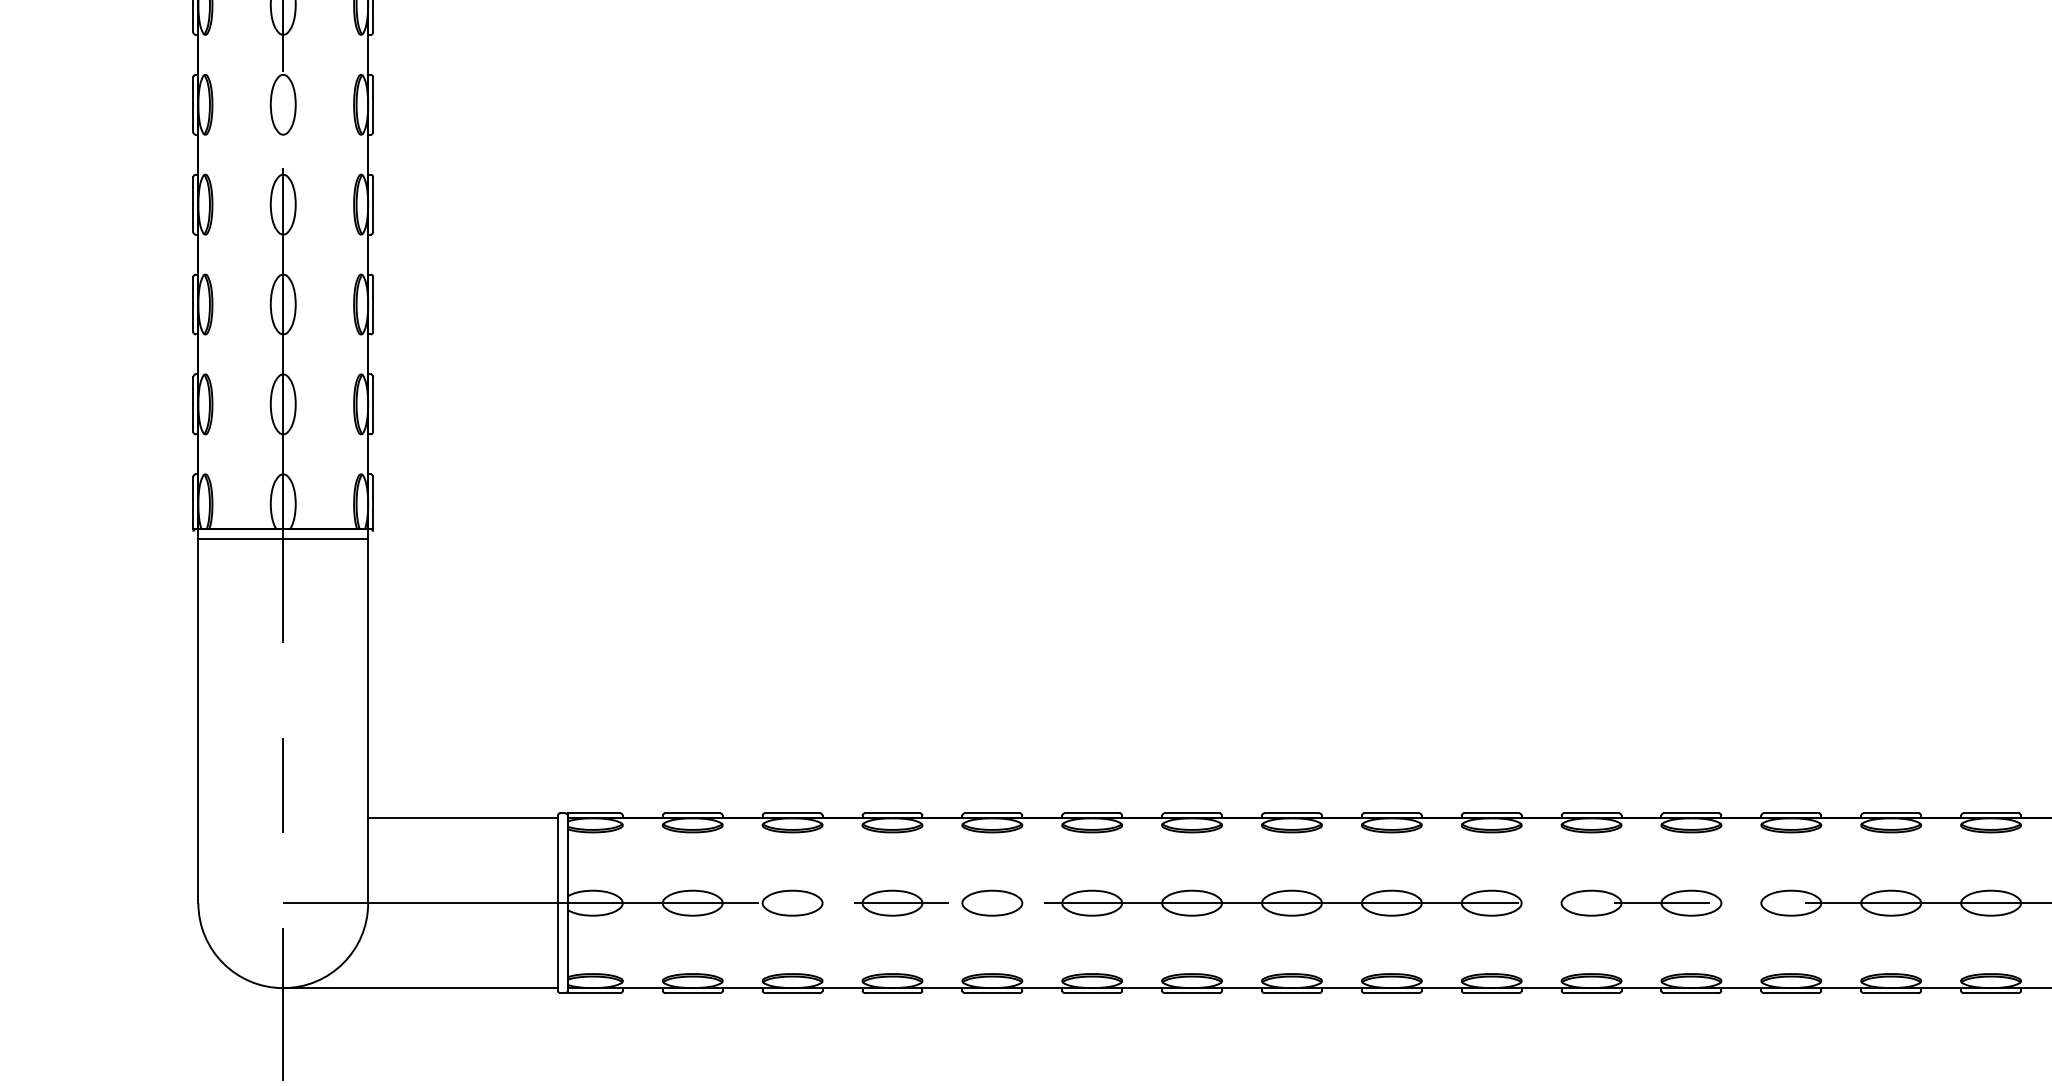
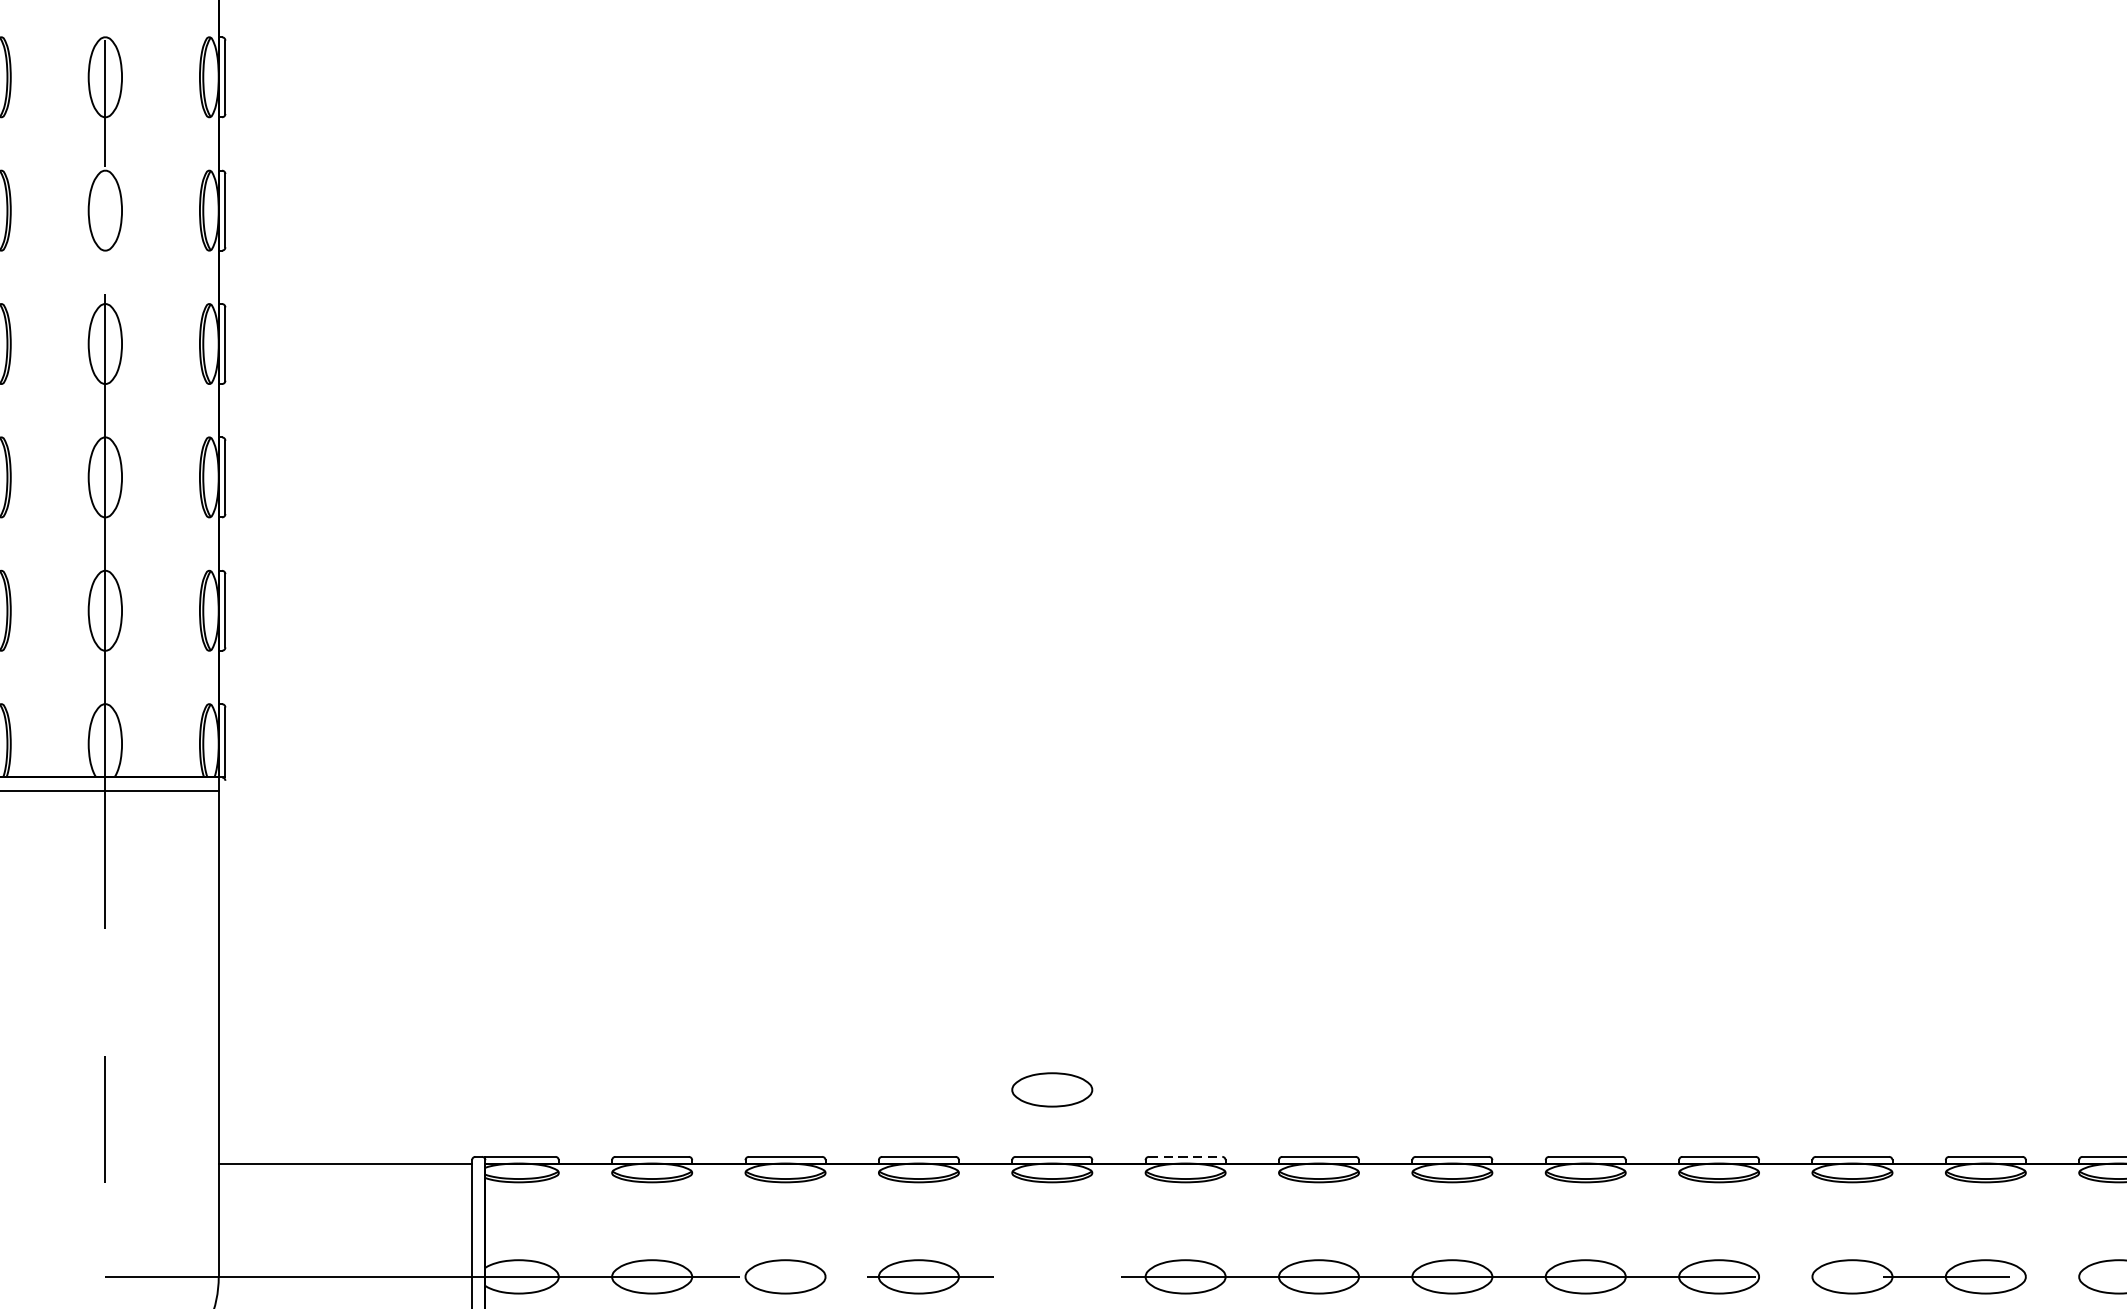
line: (1092, 813) -> (1186, 1157), solid -> dashed
part: (992, 902) -> (1052, 1088), moved

